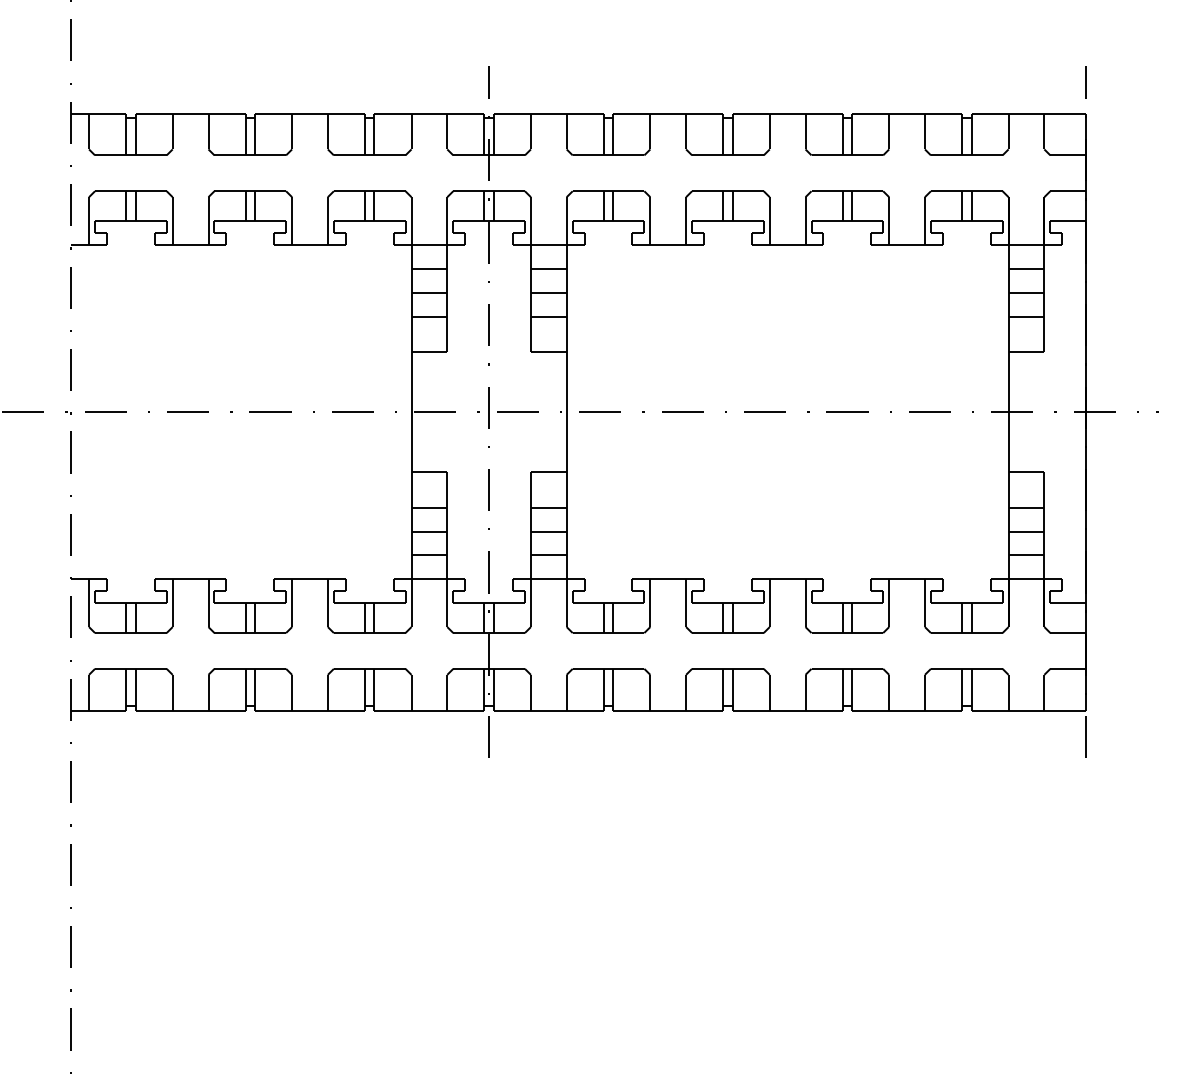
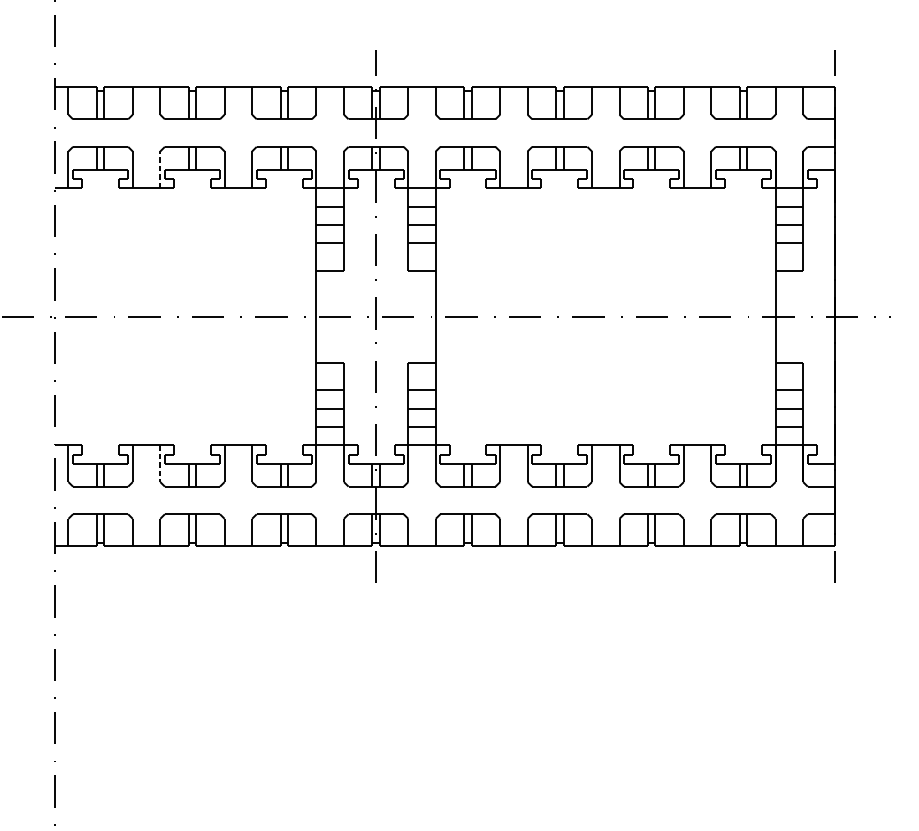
line: (208, 221) -> (160, 170), solid -> dashed
line: (208, 603) -> (160, 463), solid -> dashed

